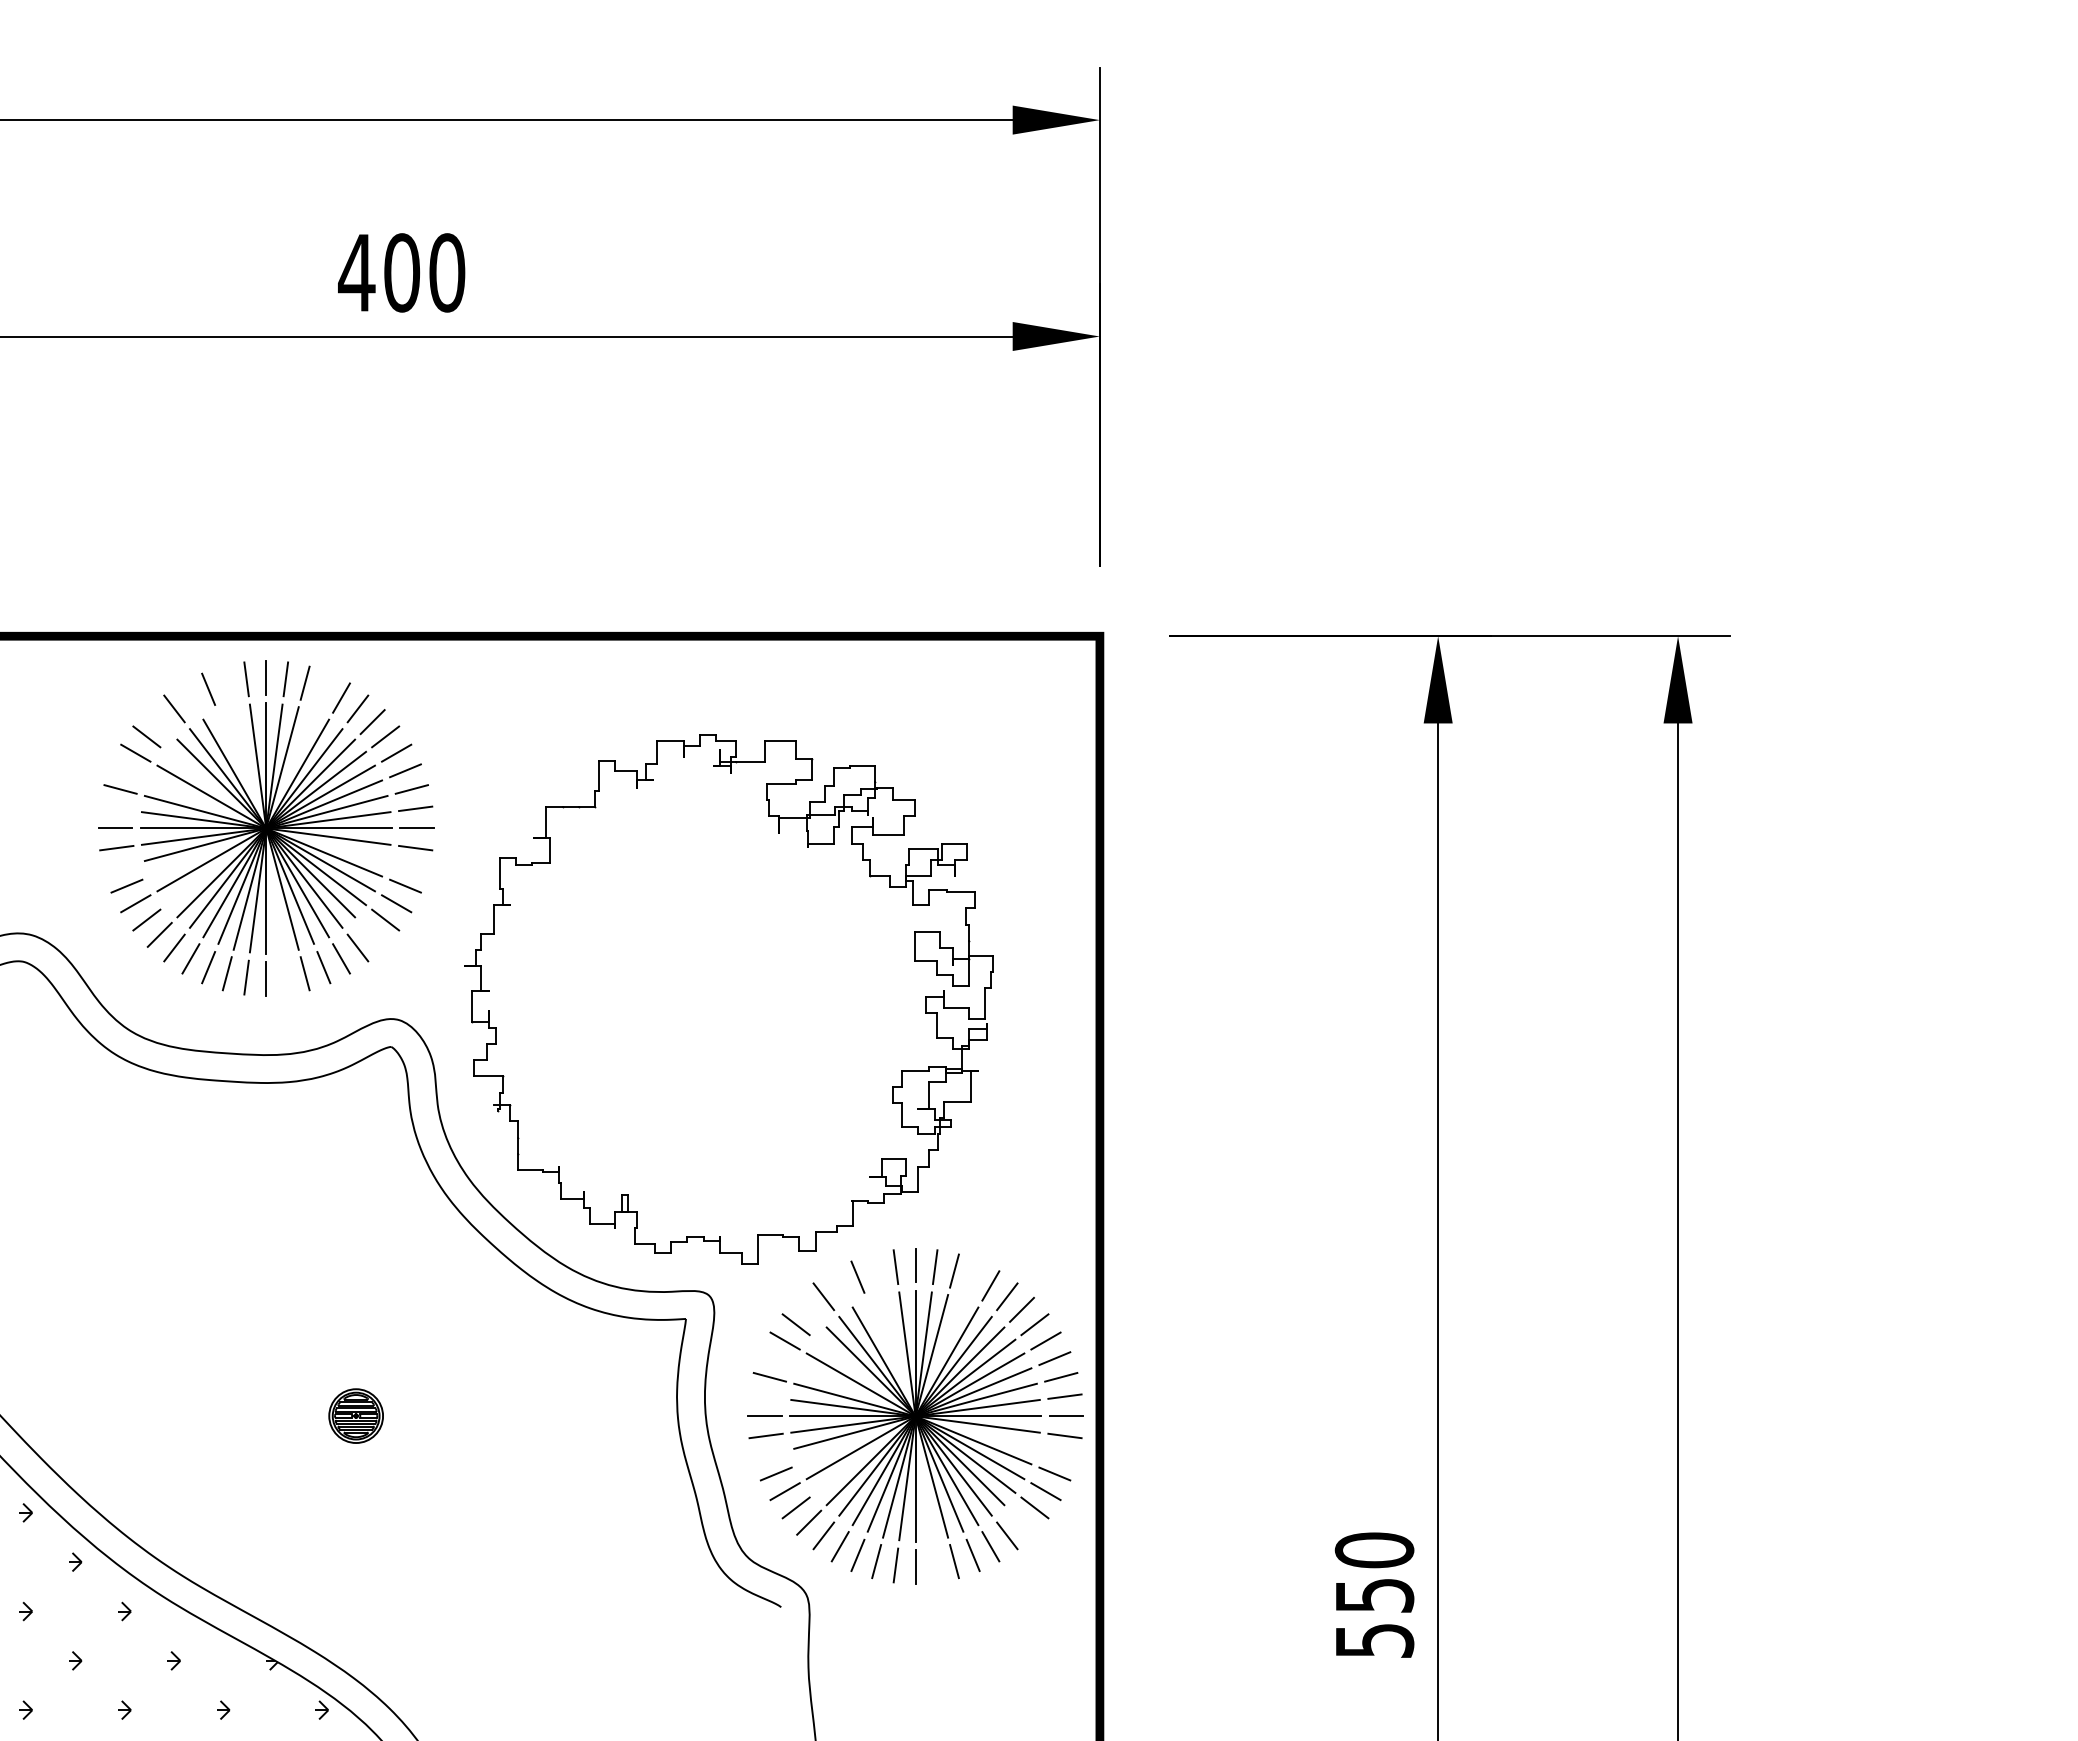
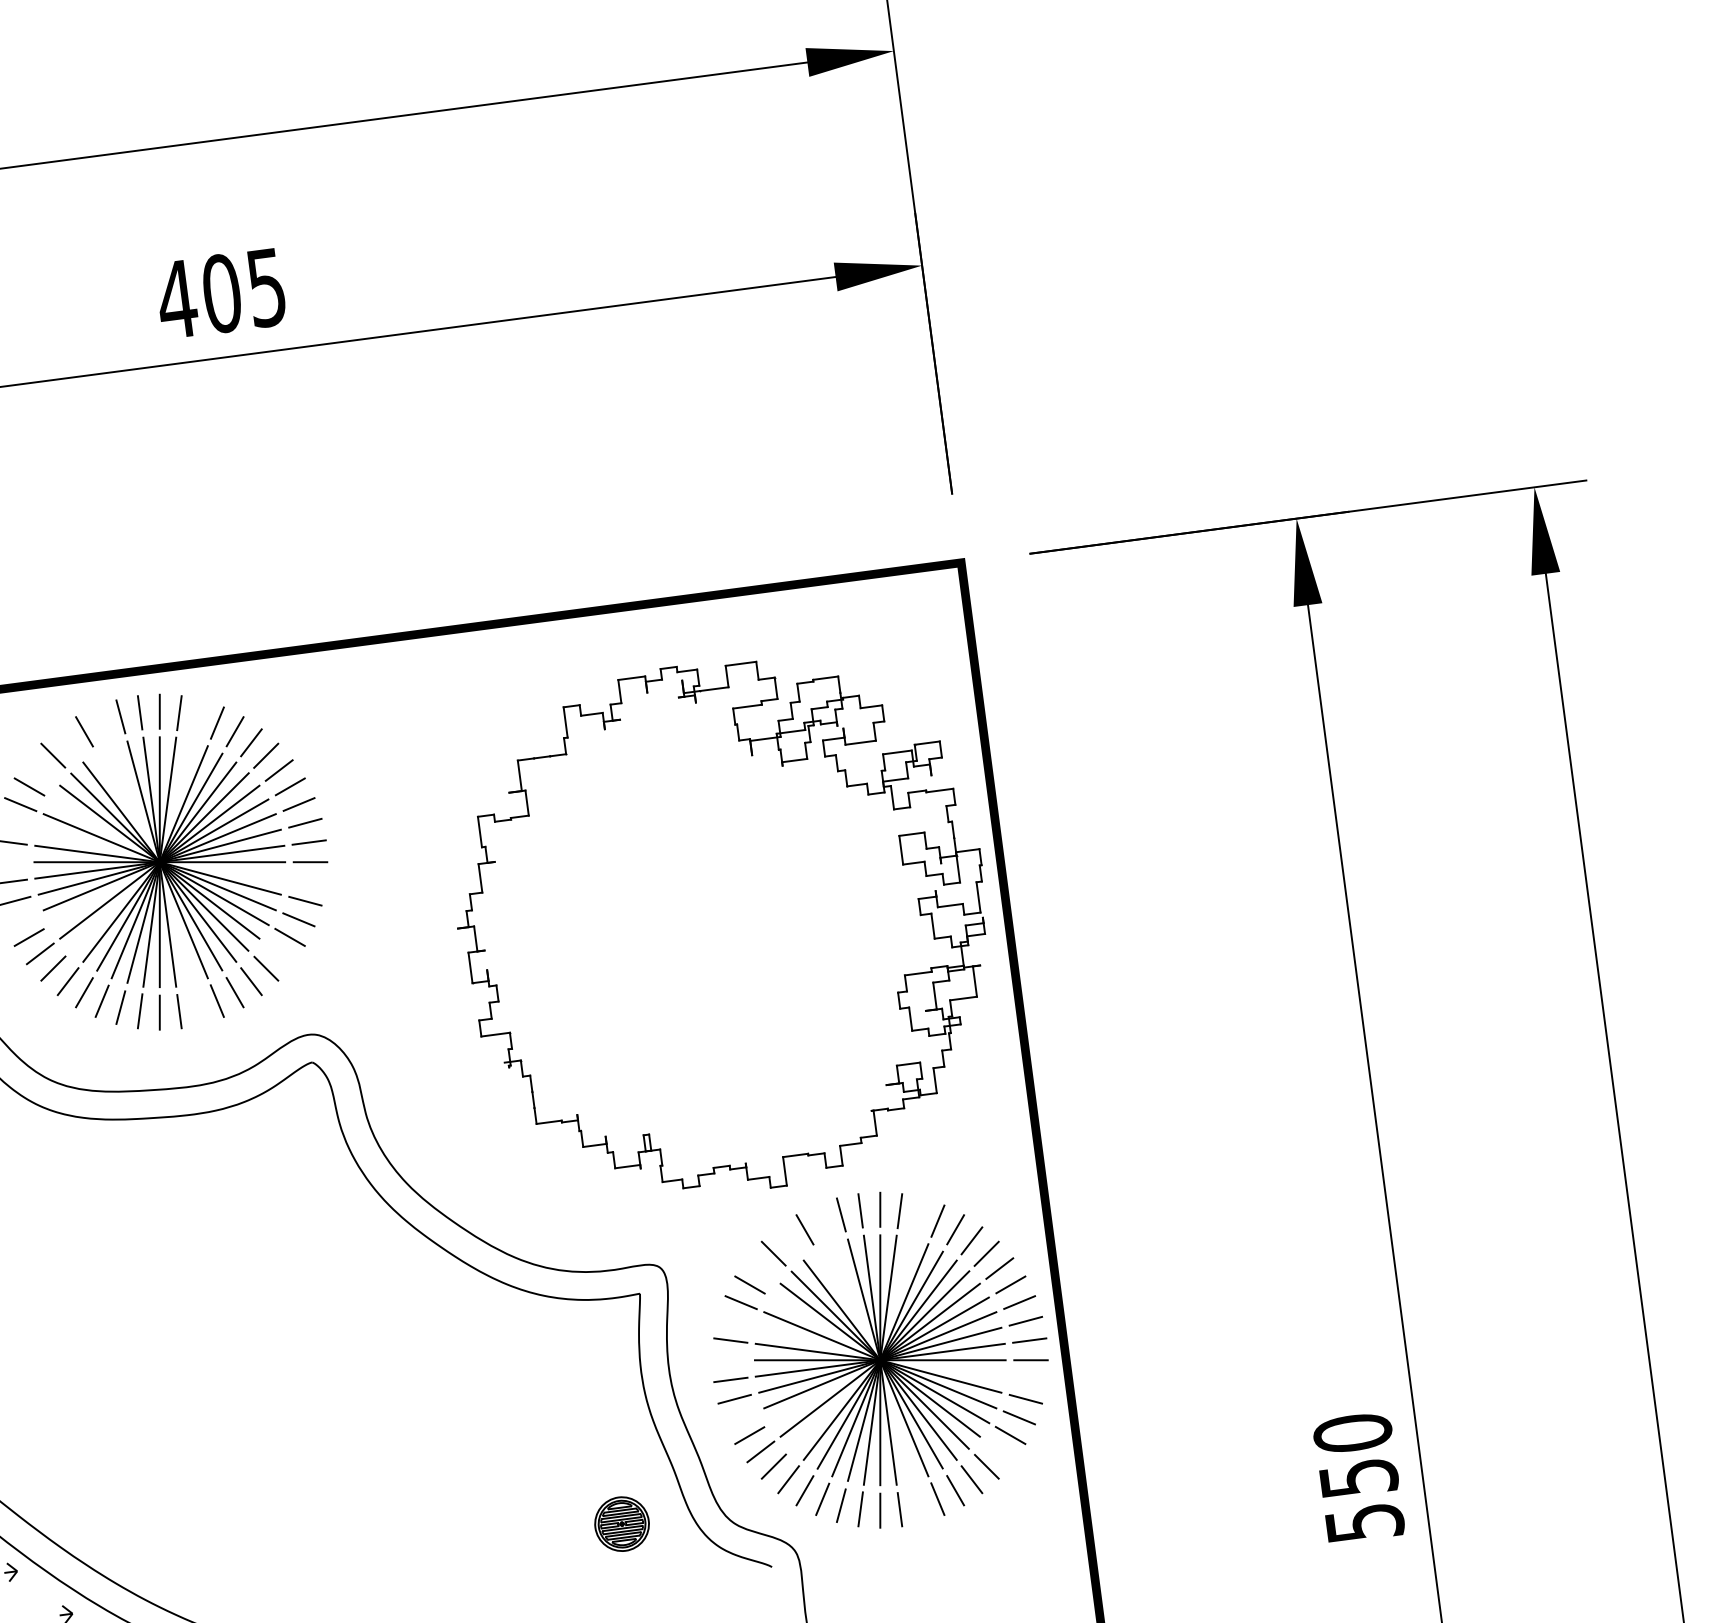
text: (447, 272) -> (266, 287), 400 -> 405
part: (728, 999) -> (723, 927), moved
part: (355, 1415) -> (621, 1523), moved

